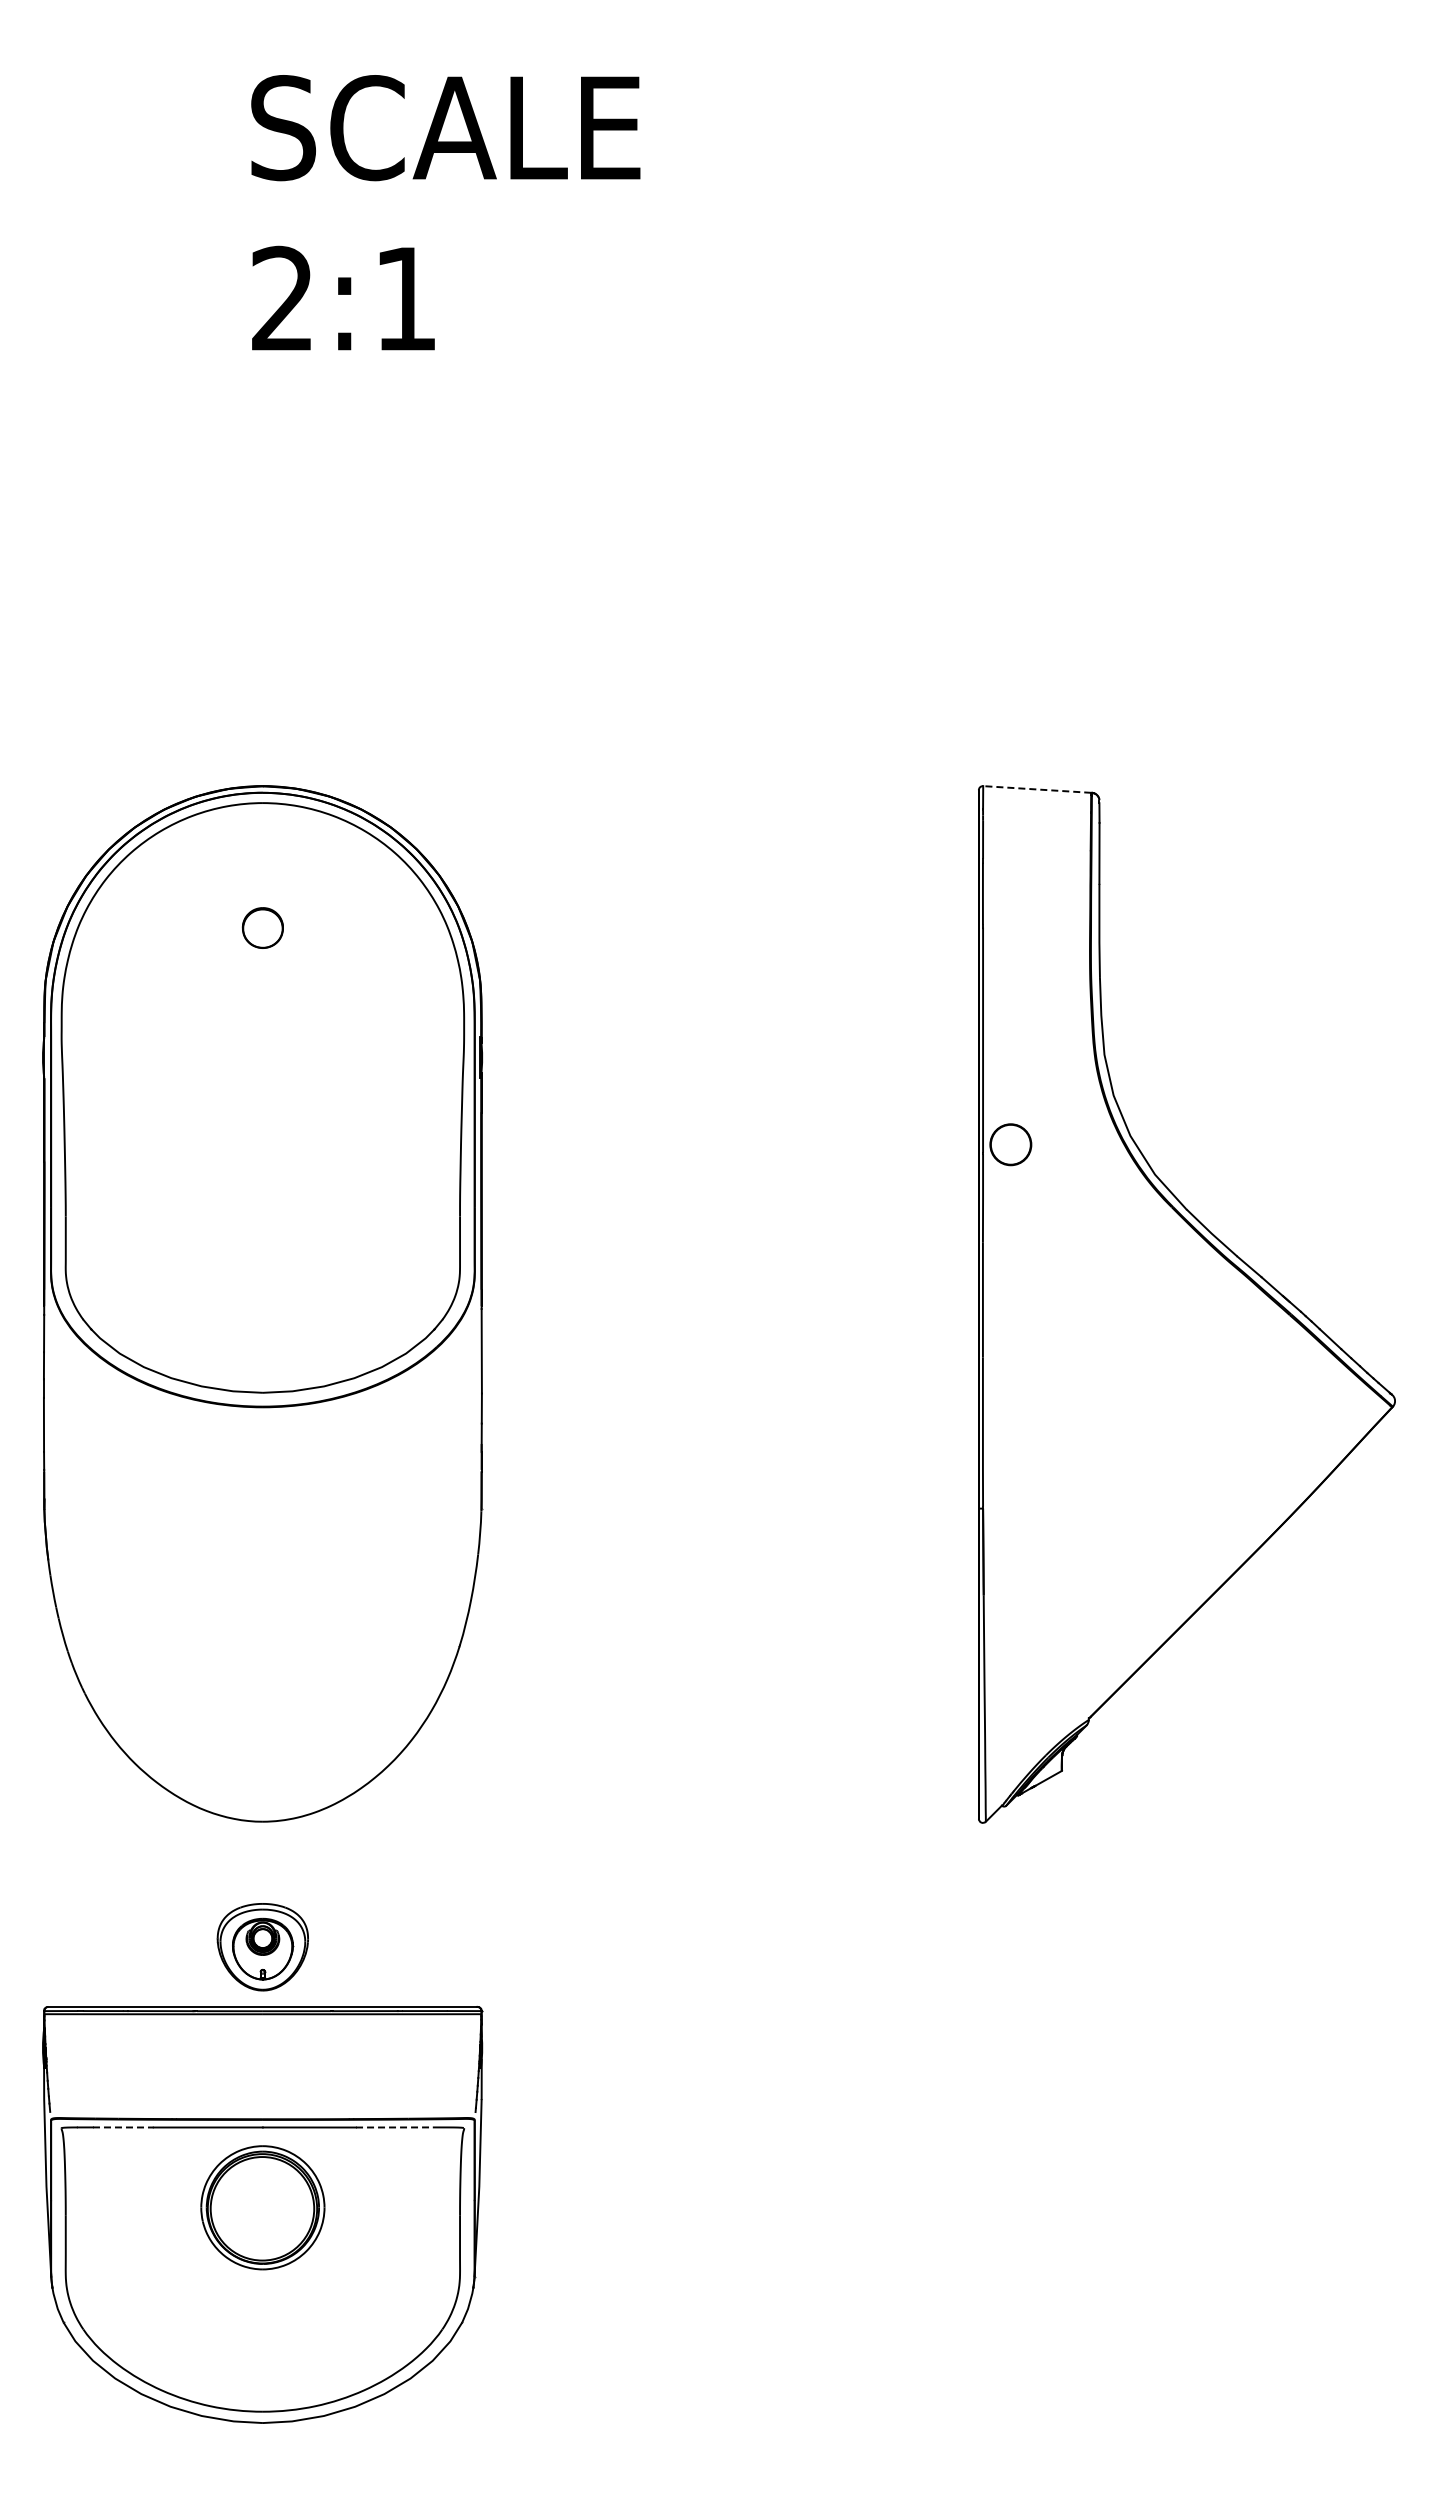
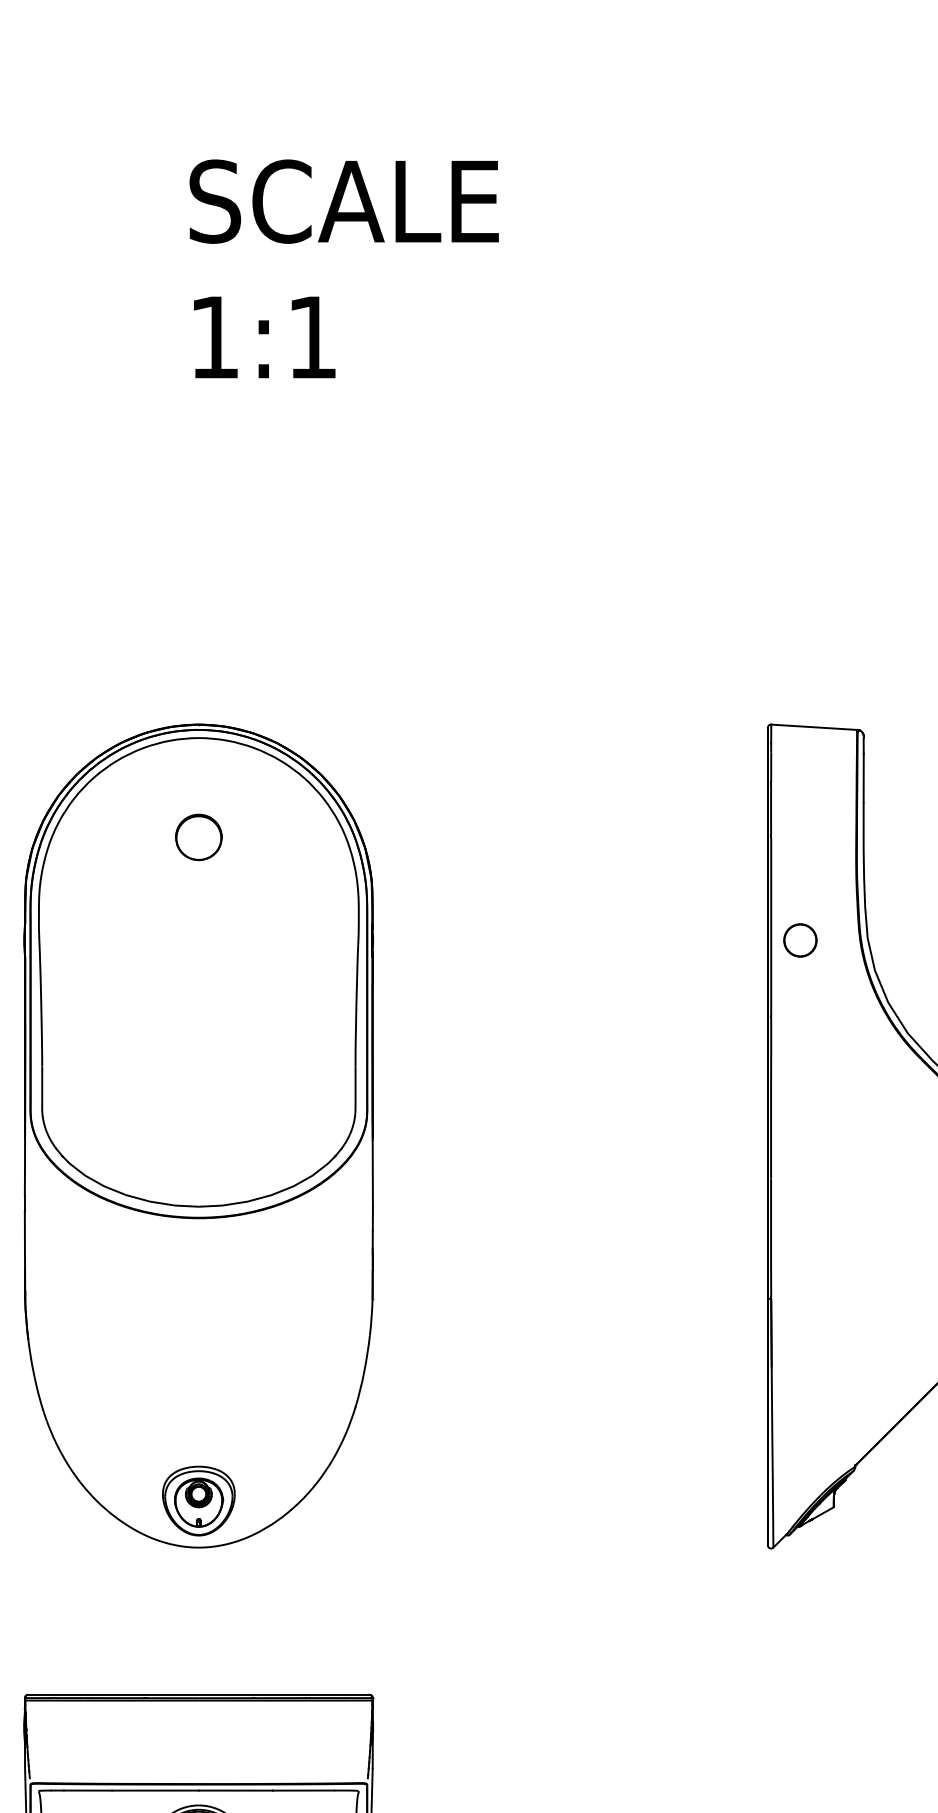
text: (281, 297) -> (213, 336), 2:1 -> 1:1
line: (1036, 789) -> (813, 727), dashed -> solid
part: (262, 927) -> (198, 836), size x1.43
circle: (1010, 1144) -> (800, 940), moved
part: (262, 1947) -> (198, 1501), moved
line: (123, 2127) -> (88, 1790), dashed -> solid
line: (394, 2127) -> (303, 1790), dashed -> solid

